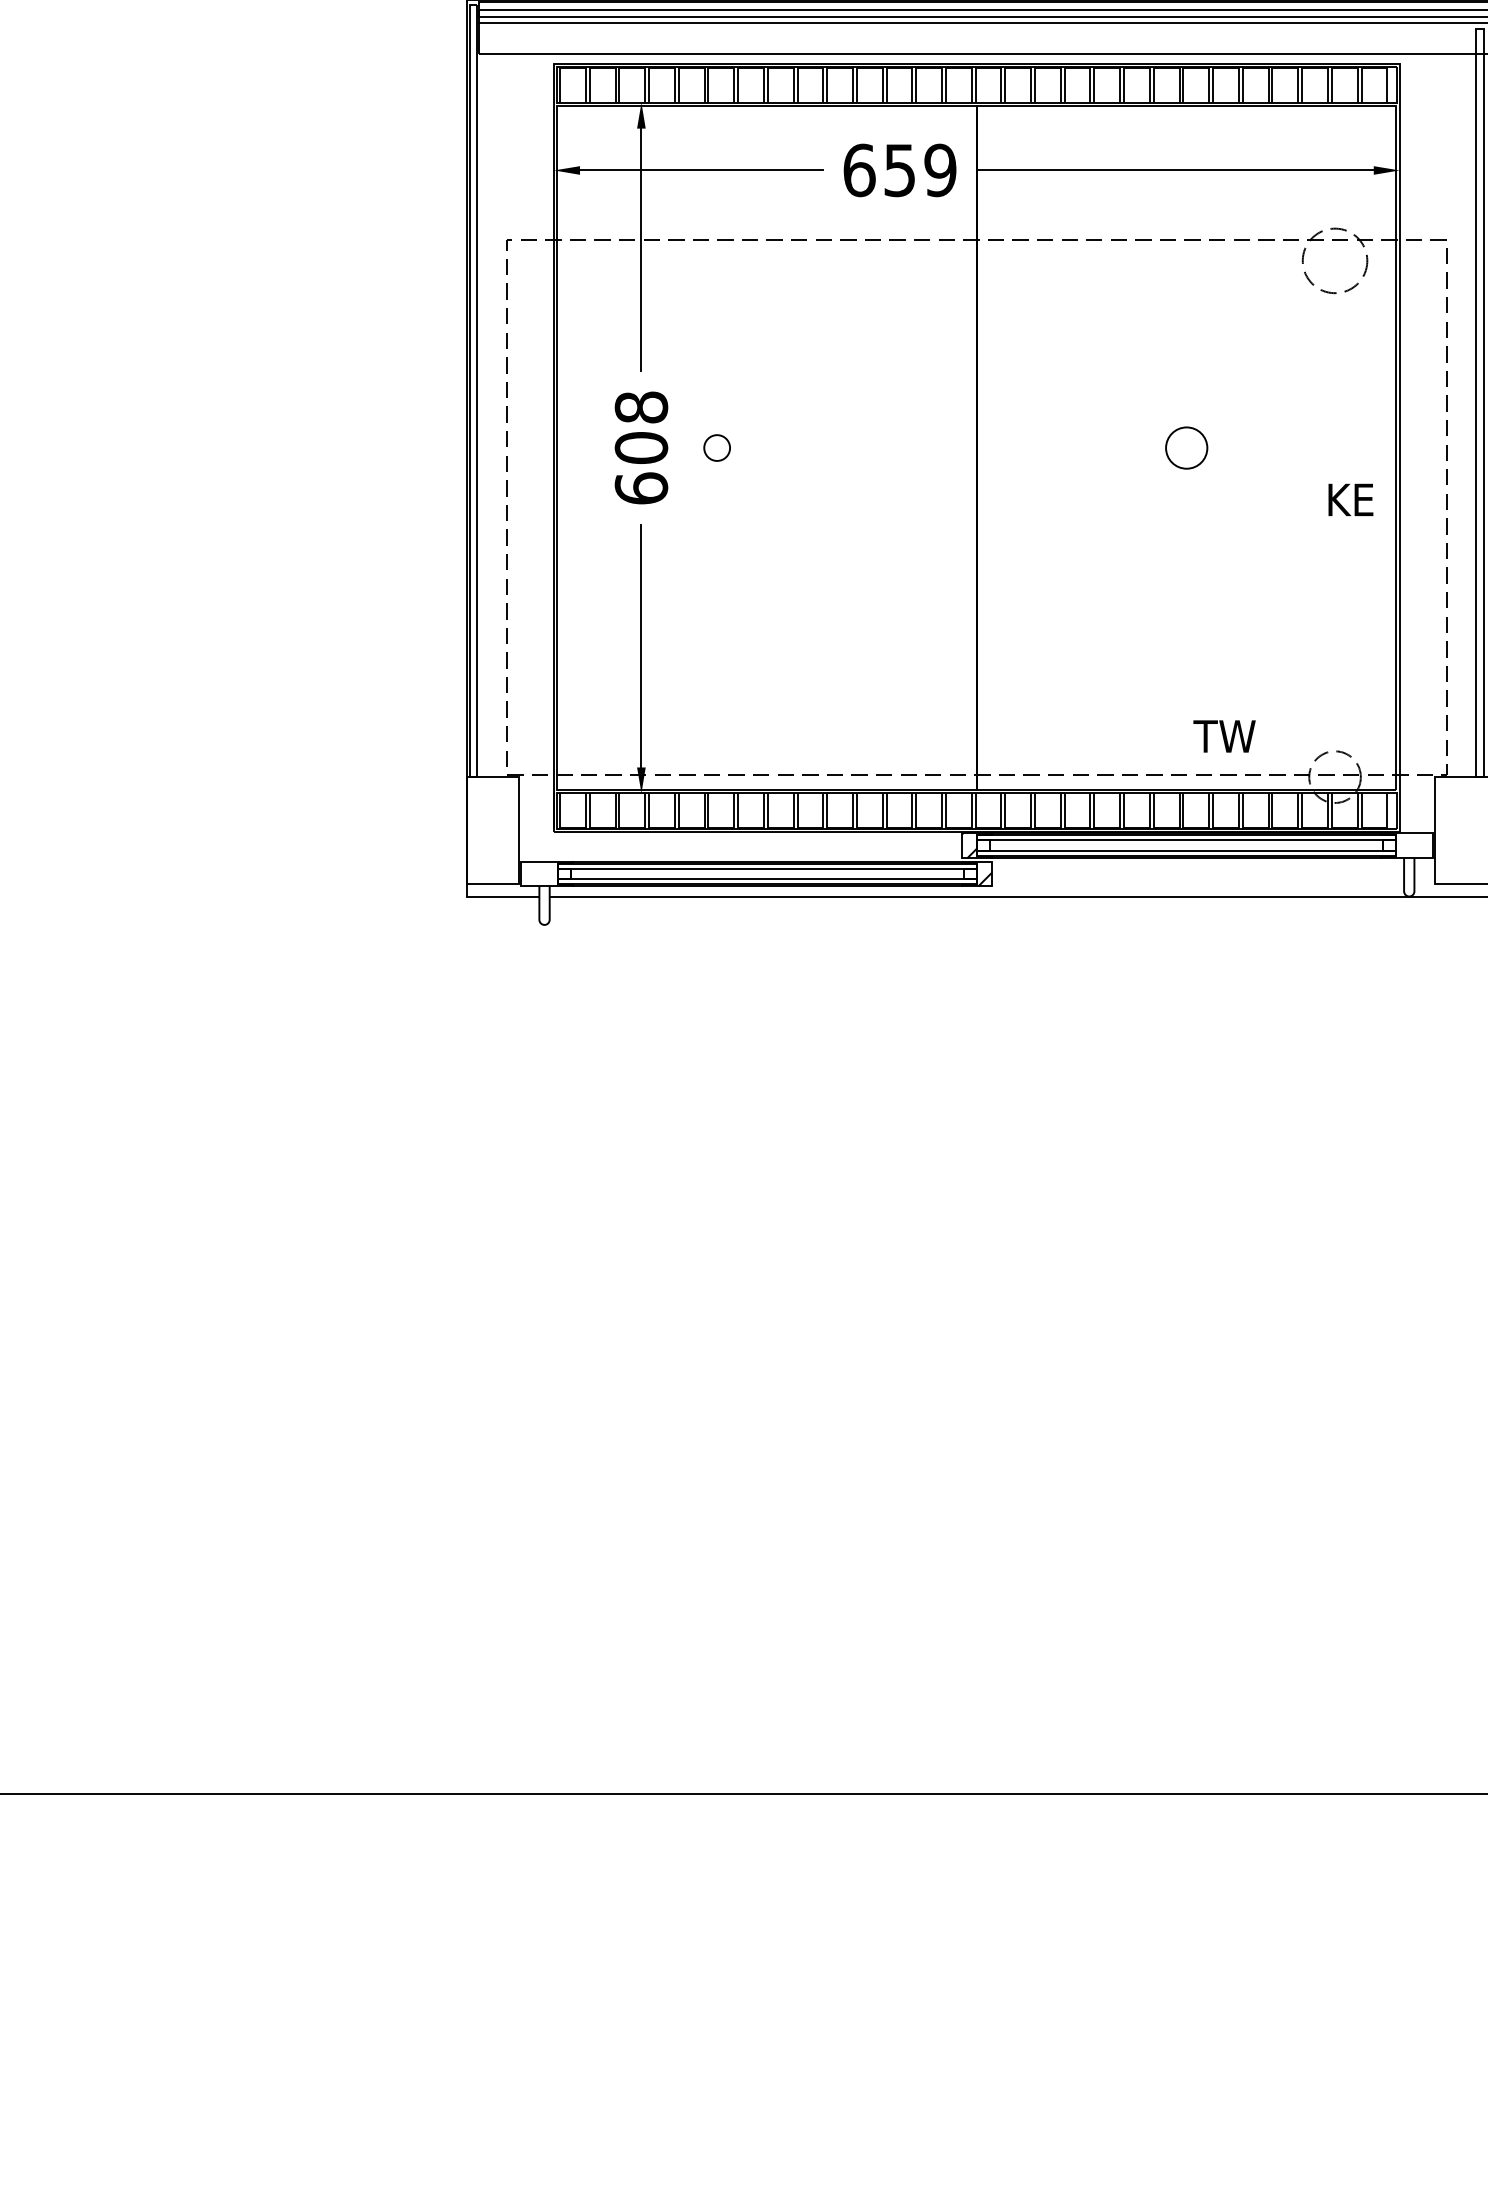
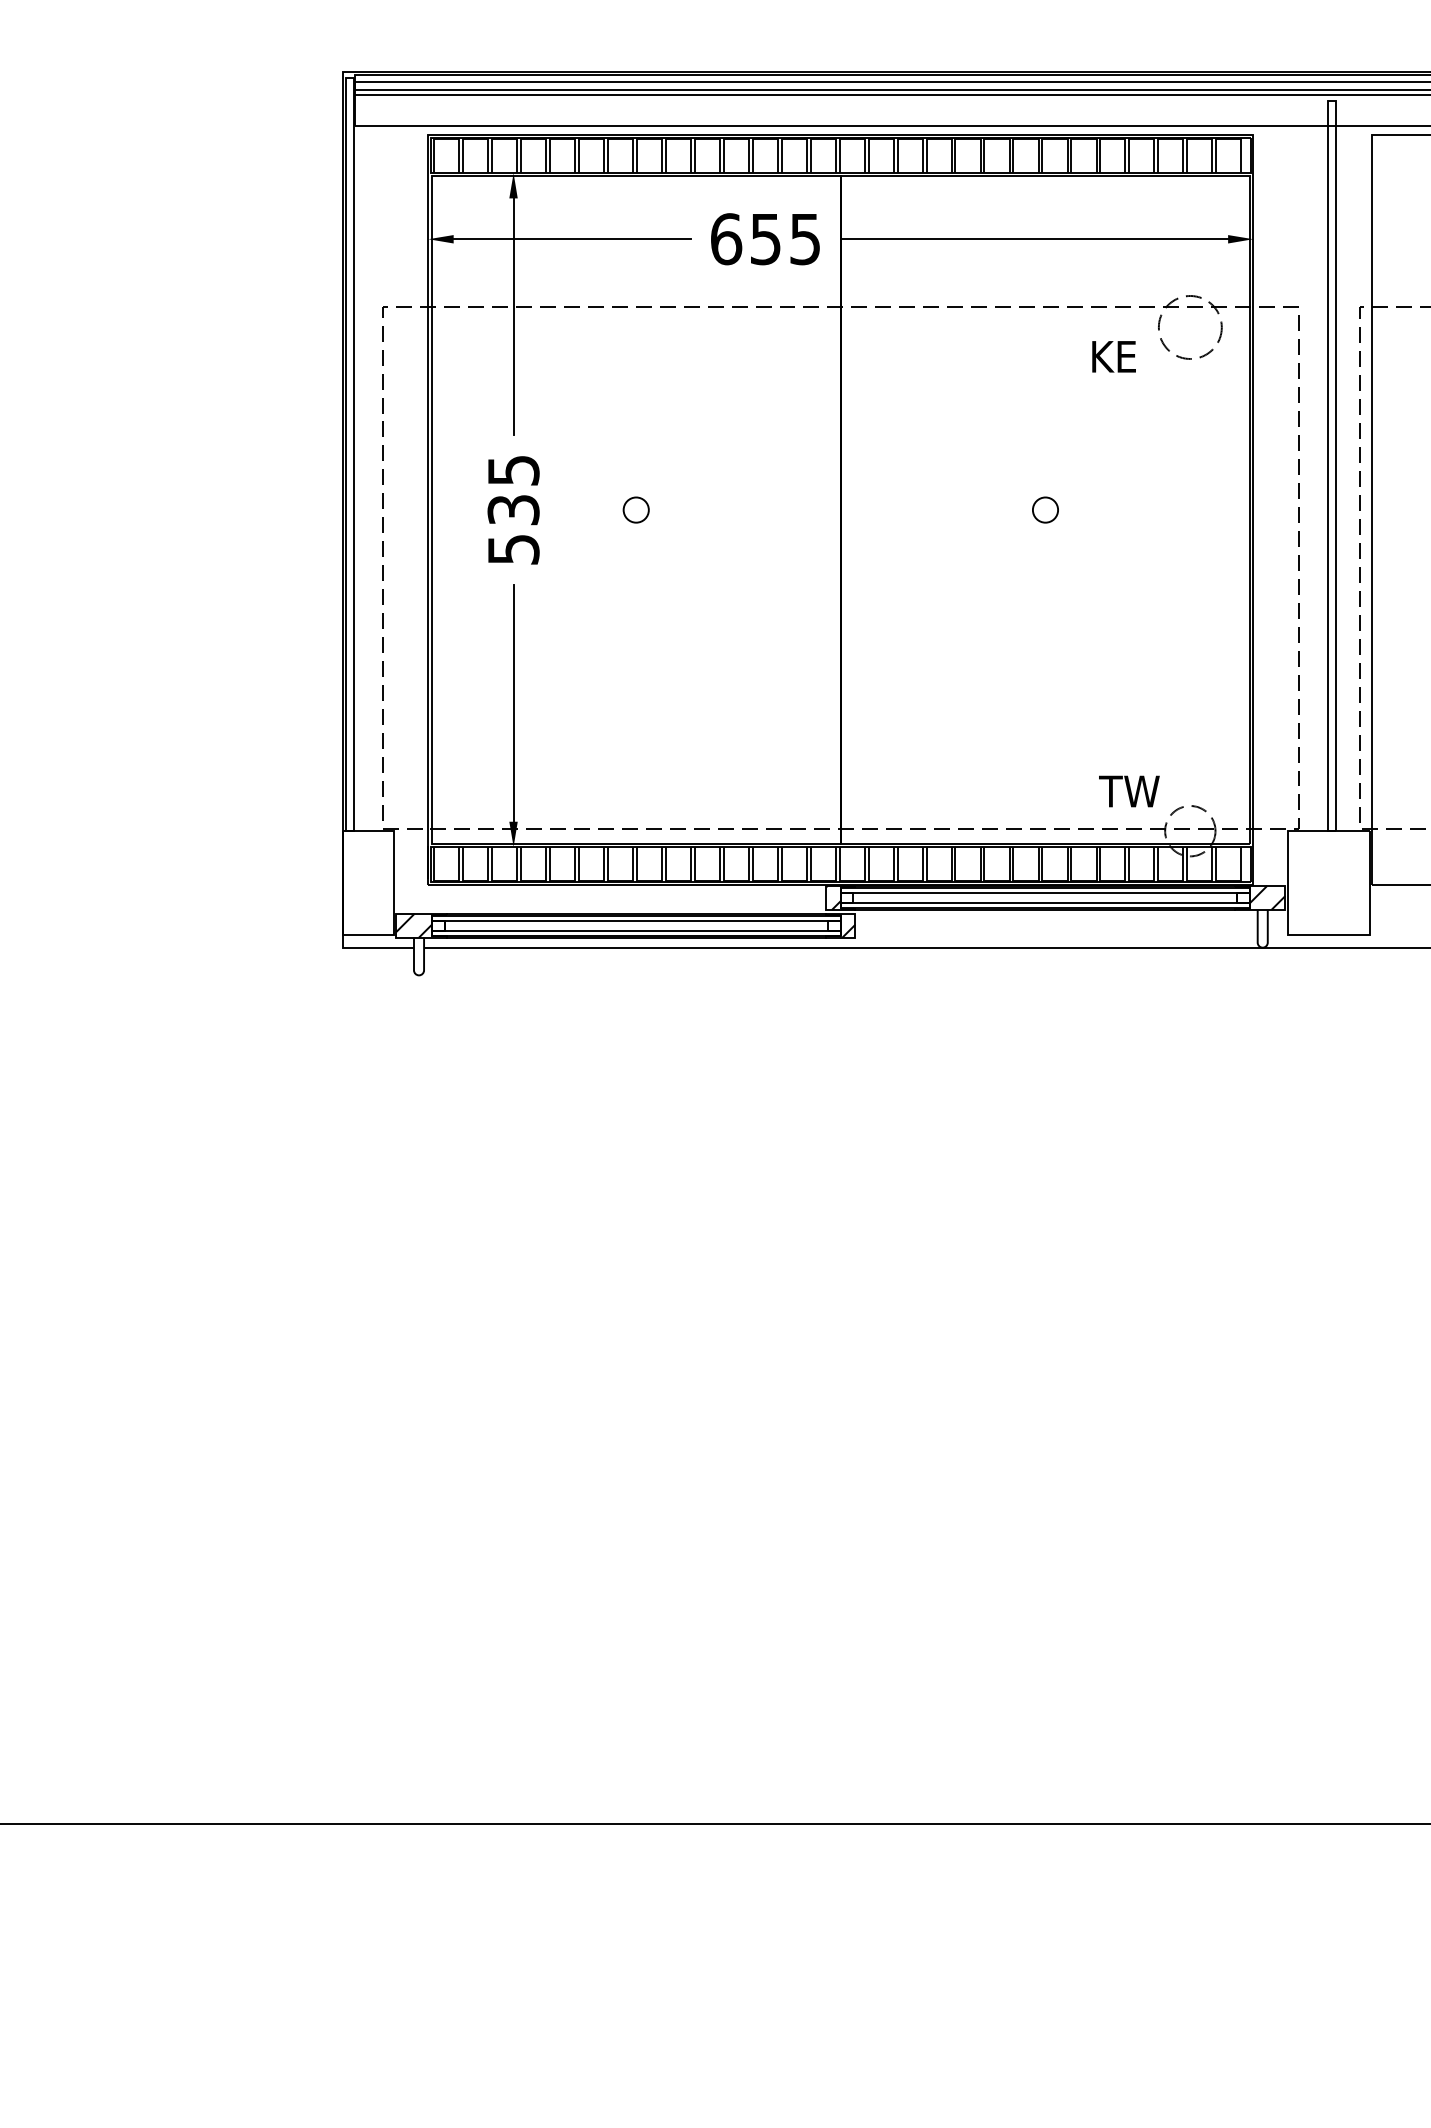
text: (940, 169) -> (805, 238), 659 -> 655
text: (641, 447) -> (513, 509), 608 -> 535
circle: (716, 447) -> (635, 509), moved
circle: (1186, 447) -> (1045, 509), size x0.62
text: (1350, 499) -> (1113, 356), moved
text: (1224, 736) -> (1129, 791), moved
hatch: (1413, 845) -> (1266, 897), added
hatch: (539, 873) -> (414, 925), added

